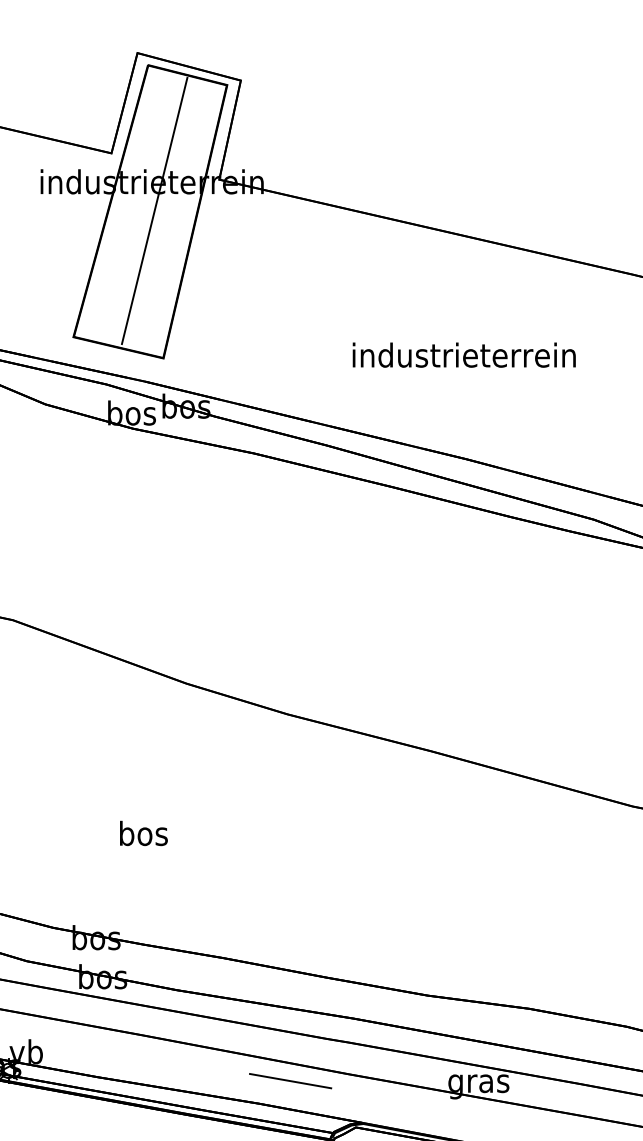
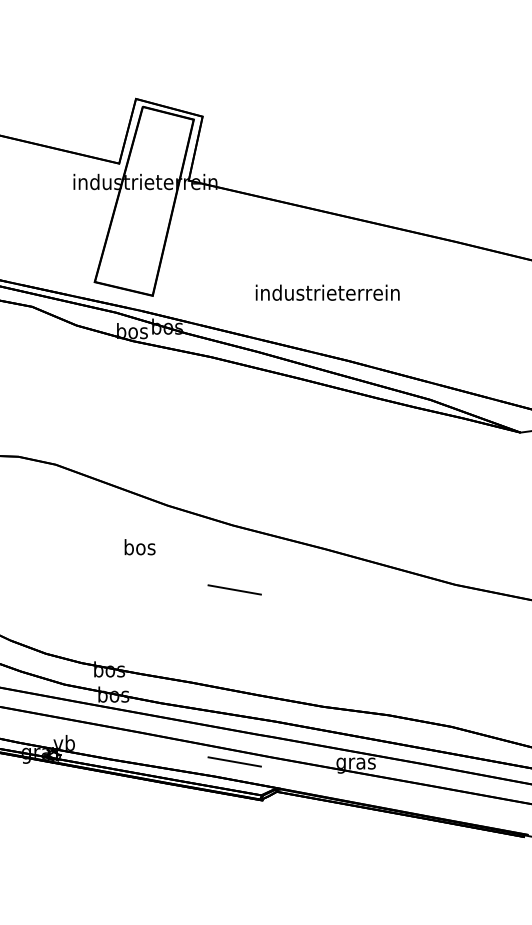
line: (153, 210) -> (146, 200), removed
text: (463, 354) -> (327, 292), moved
line: (290, 813) -> (234, 589), added
text: (142, 833) -> (139, 547), moved

